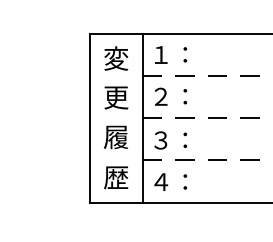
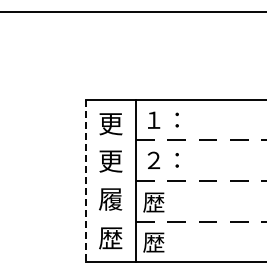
text: (115, 58) -> (110, 123), 変 -> 更
line: (89, 118) -> (85, 181), solid -> dashed
text: (167, 140) -> (160, 202), ３： -> 歴
text: (167, 182) -> (160, 242), ４： -> 歴

